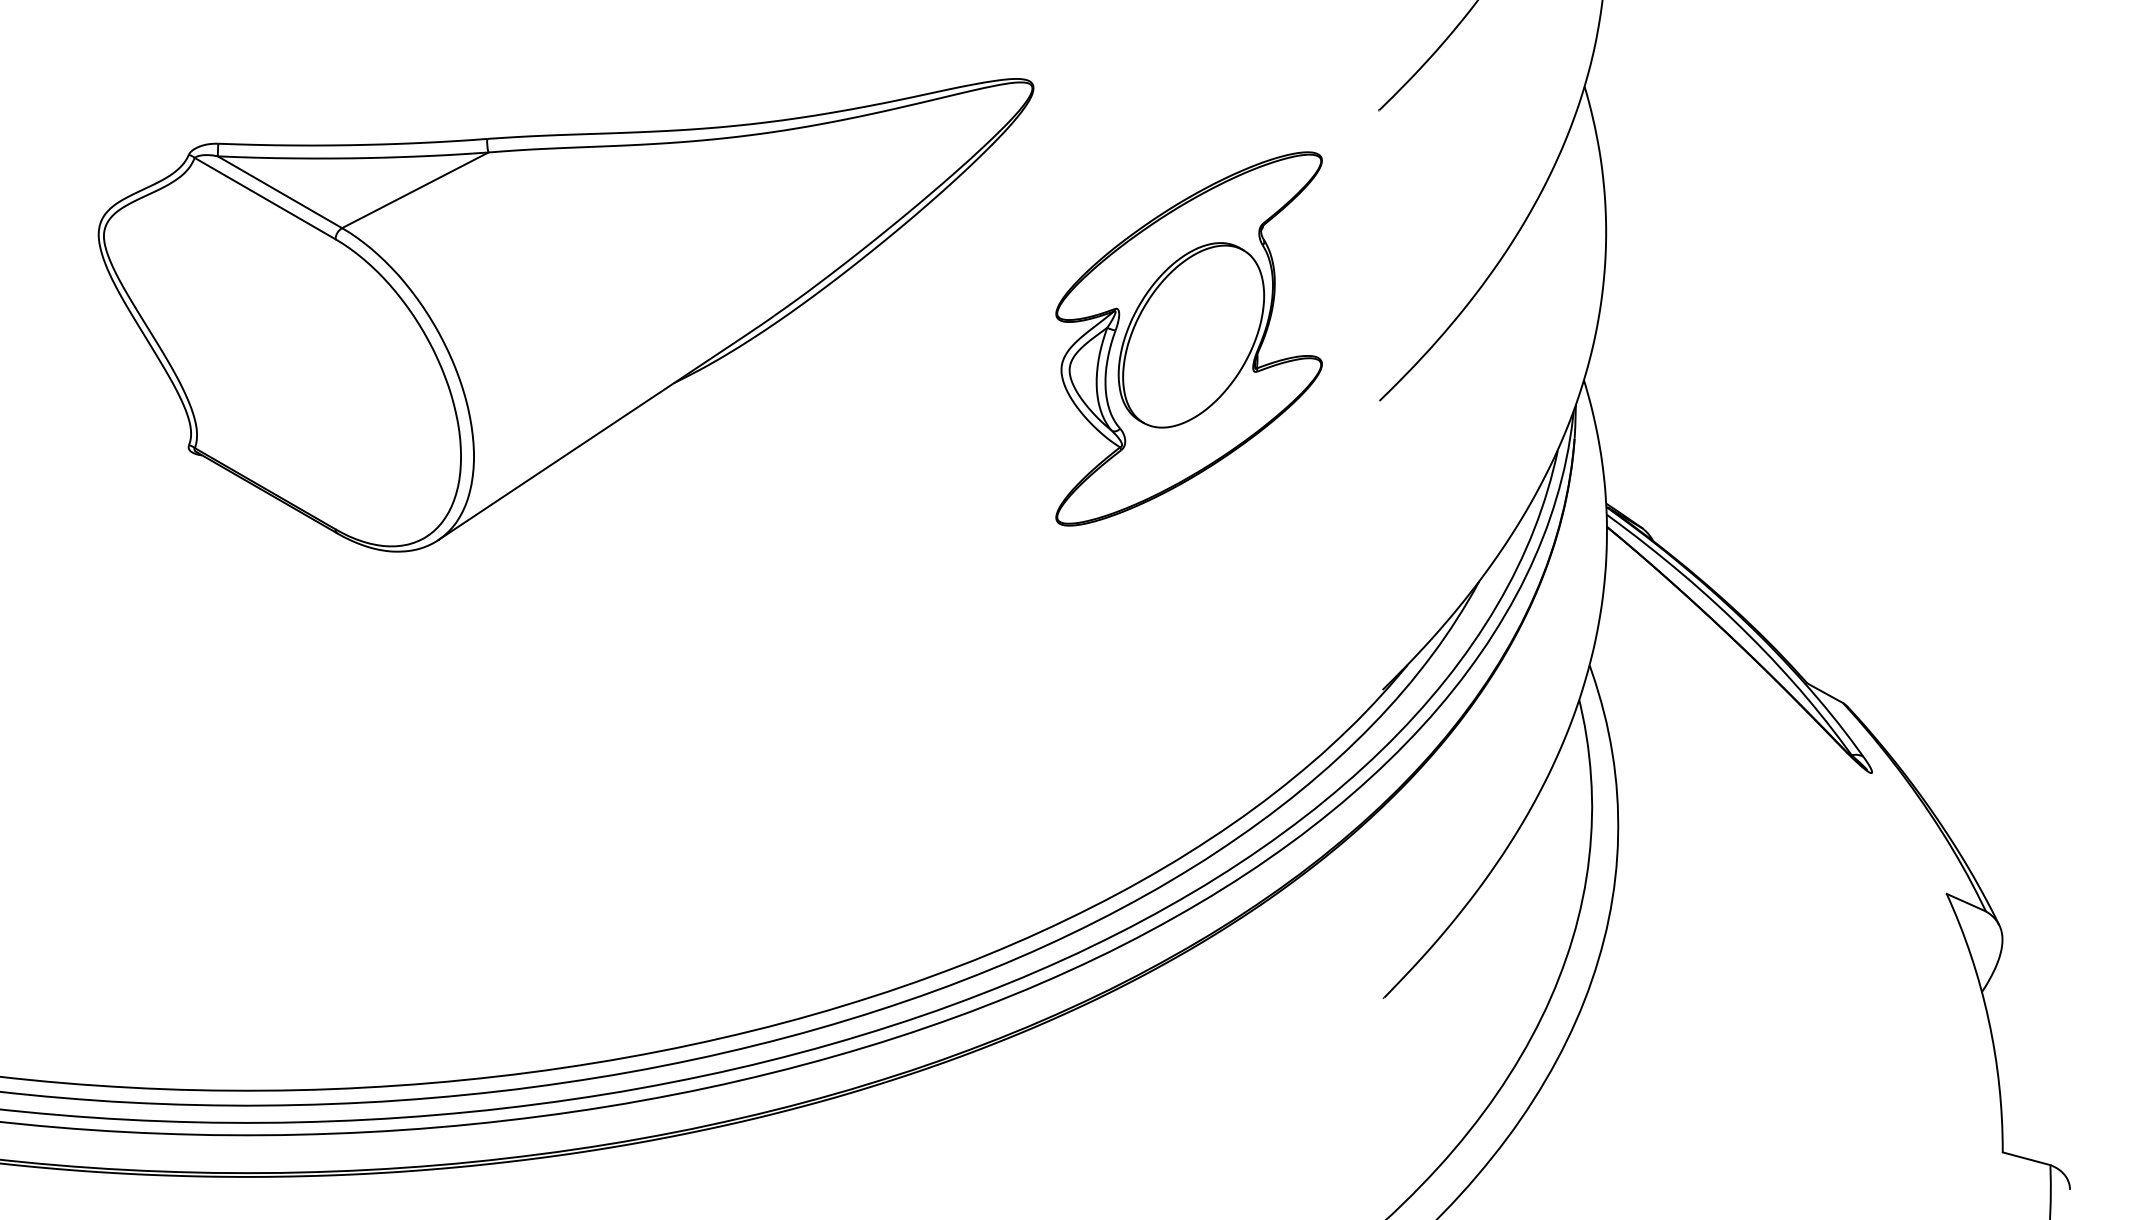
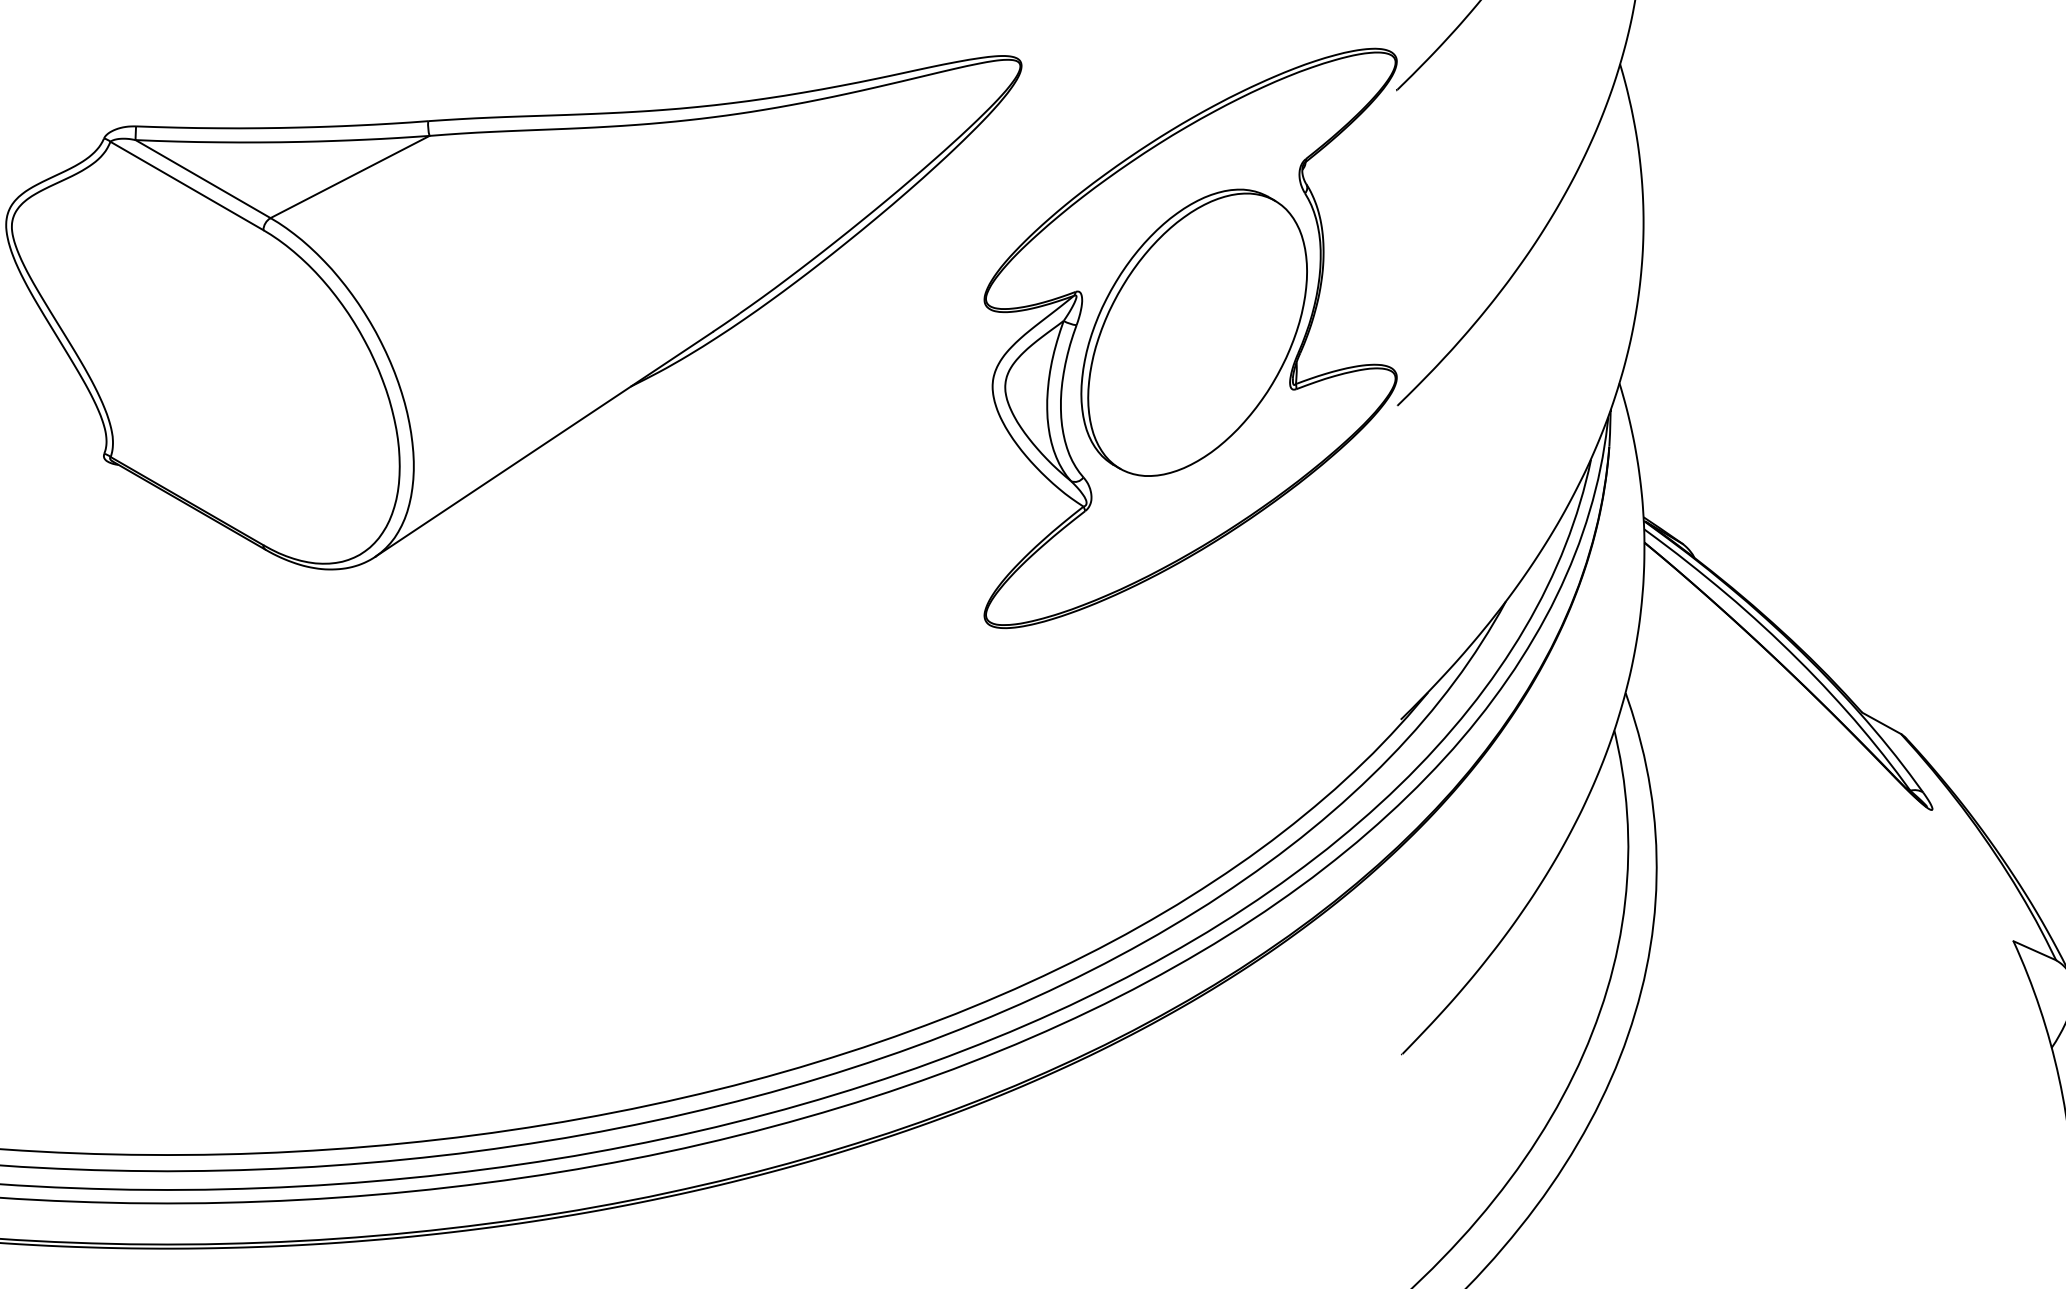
part: (1188, 338) -> (1189, 337), size x1.43

